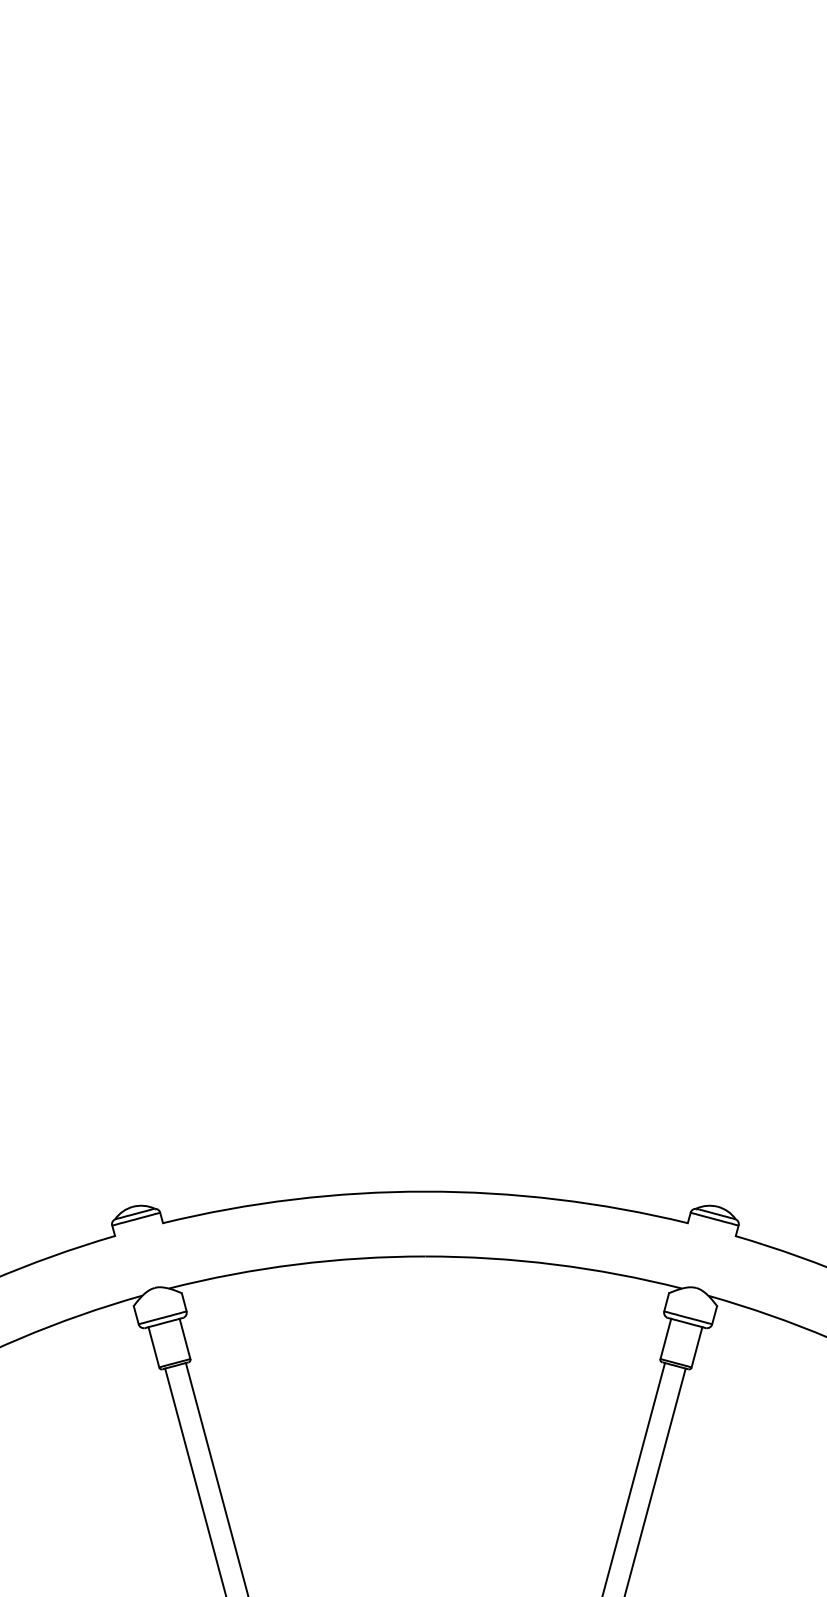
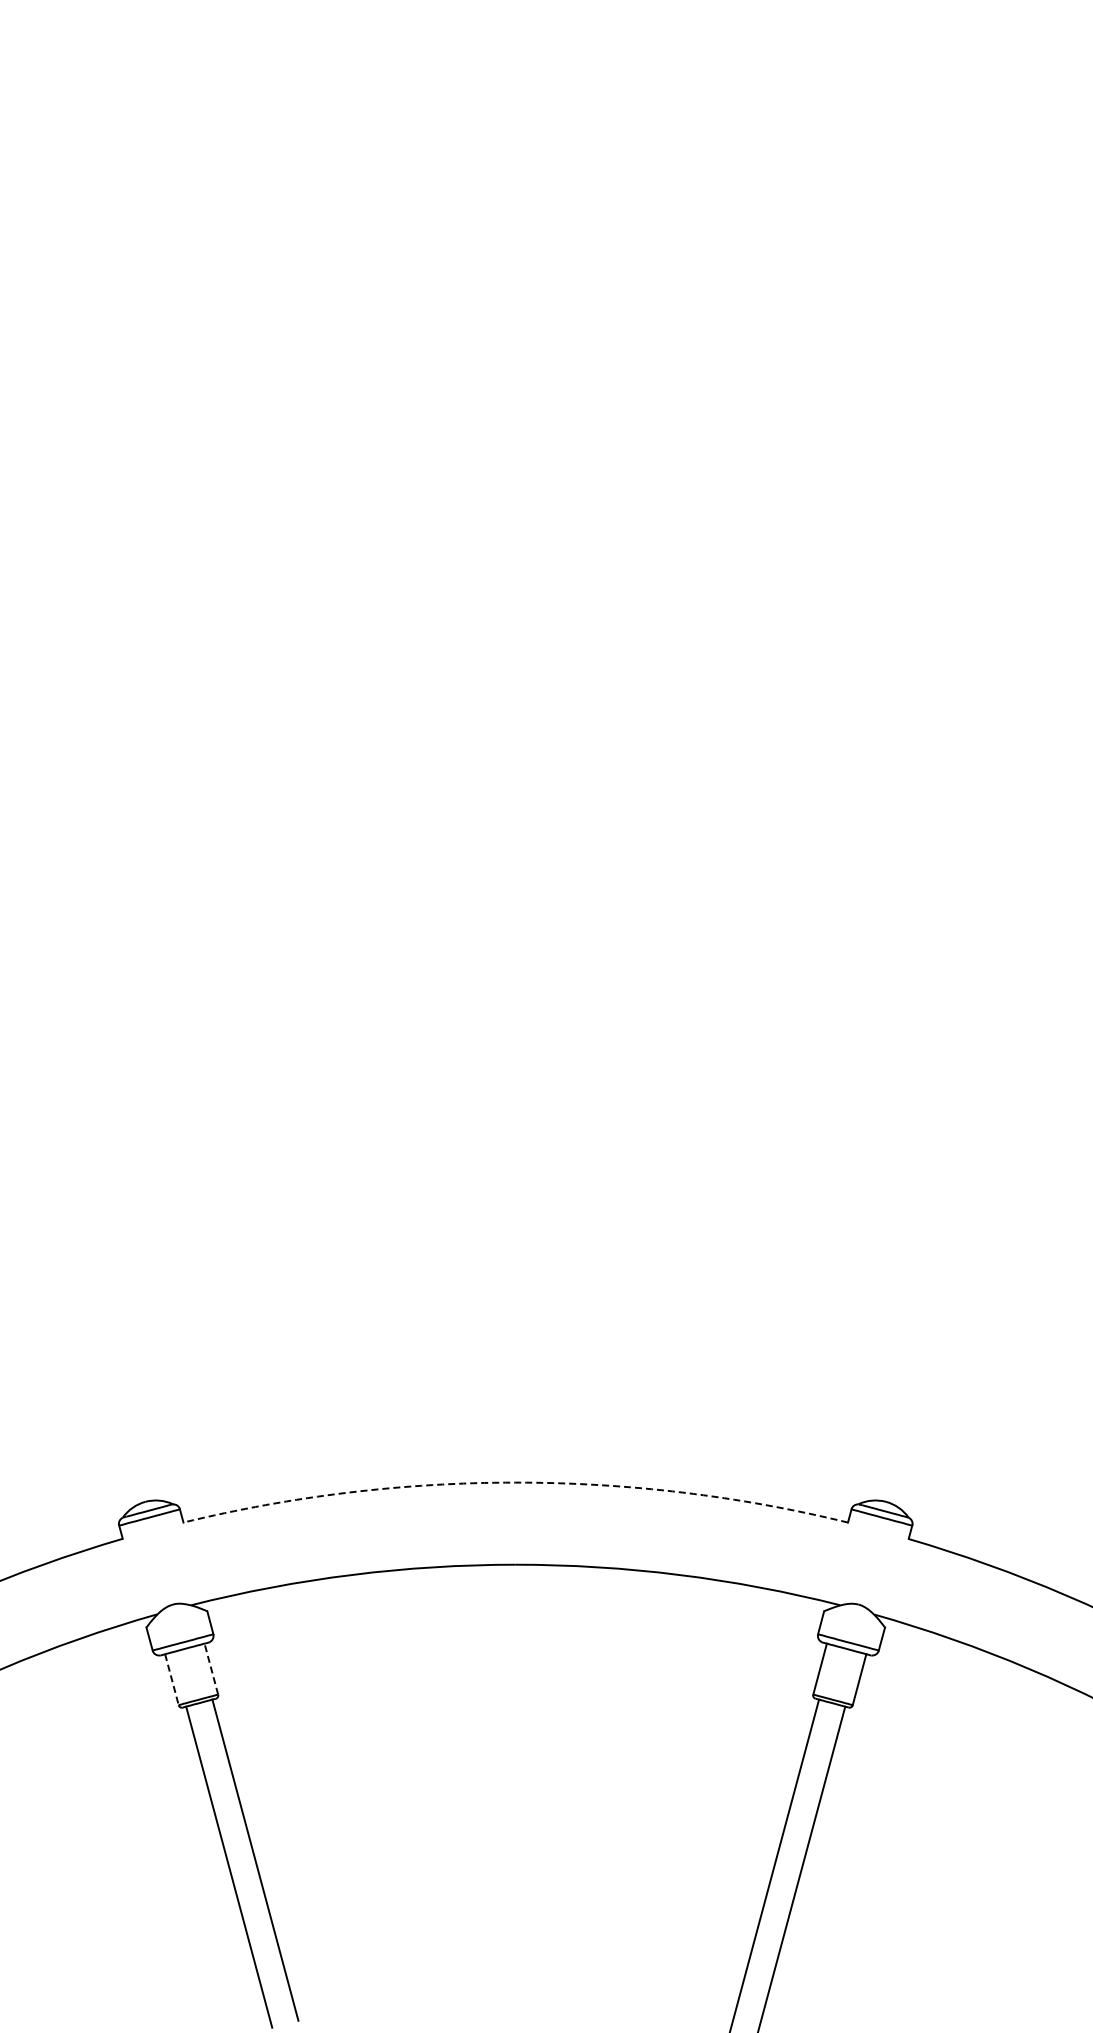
arc: (425, 1191) -> (515, 1482), solid -> dashed
line: (185, 1338) -> (211, 1668), solid -> dashed
line: (154, 1347) -> (172, 1680), solid -> dashed

